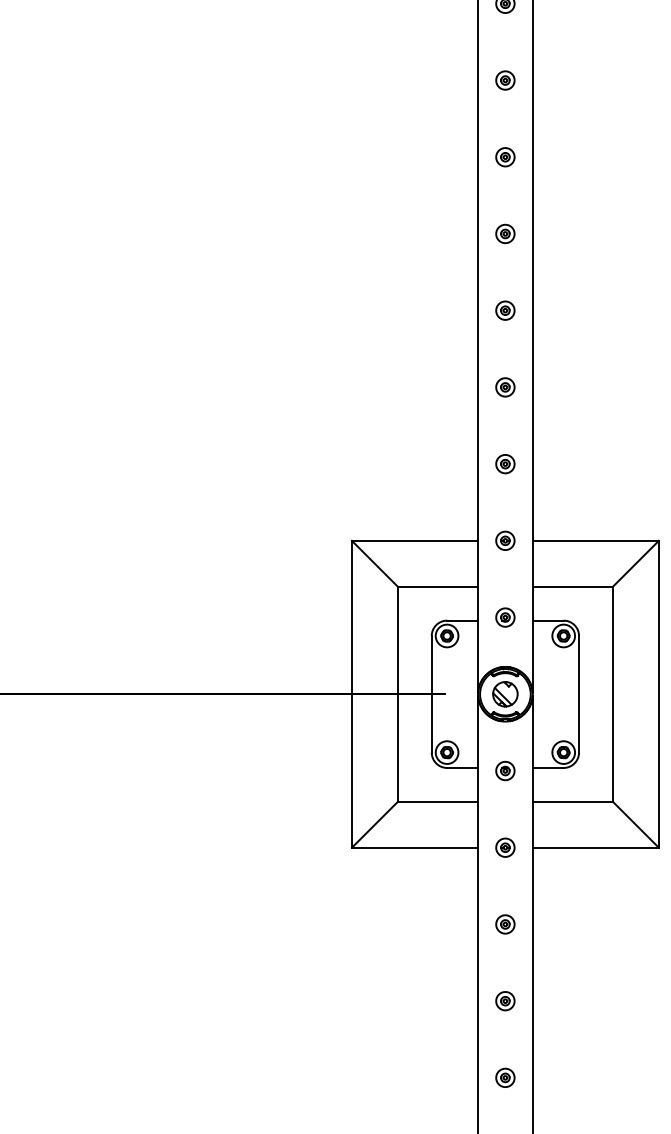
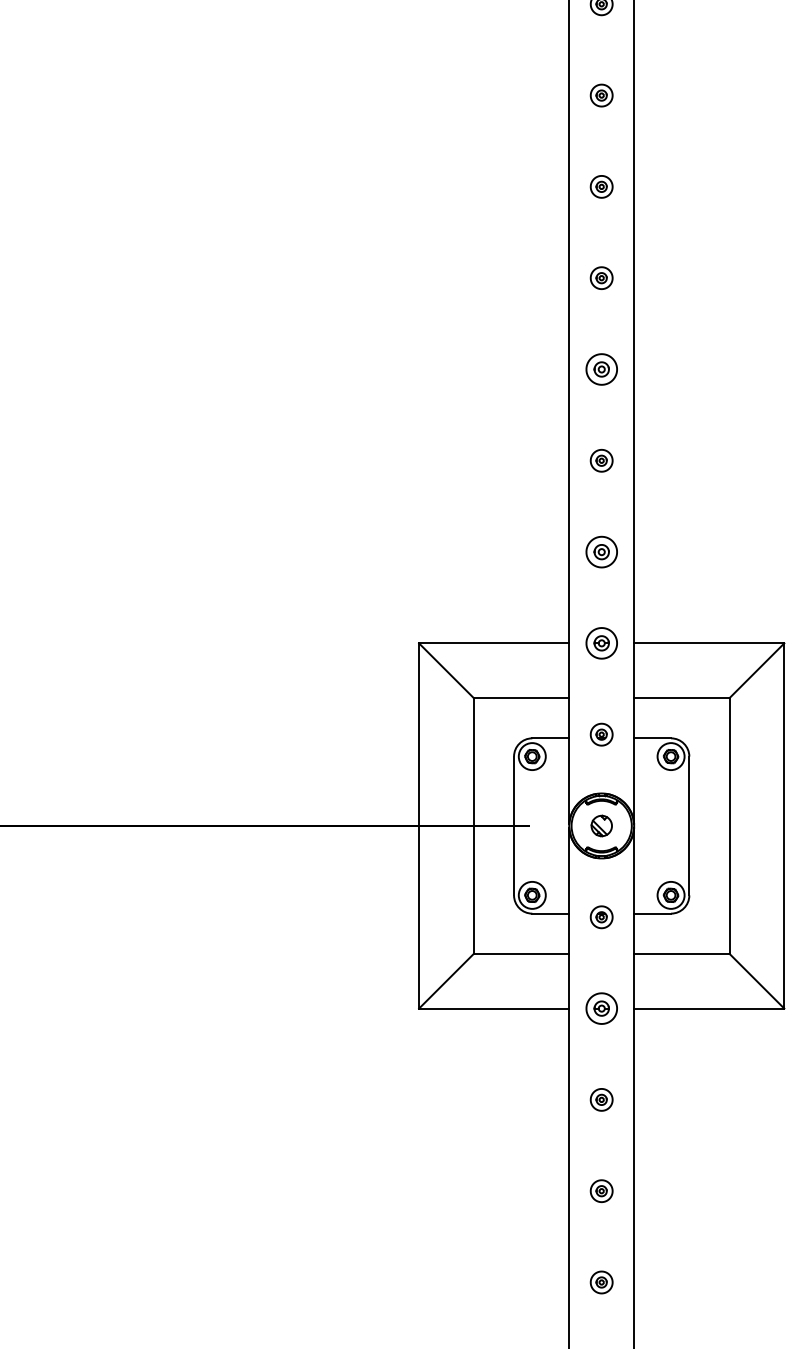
part: (505, 310) -> (601, 369), size x1.4
part: (505, 463) -> (601, 551), size x1.4
part: (505, 540) -> (601, 643), size x1.4
part: (505, 693) -> (601, 825), size x0.7
part: (505, 847) -> (601, 1008), size x1.4

